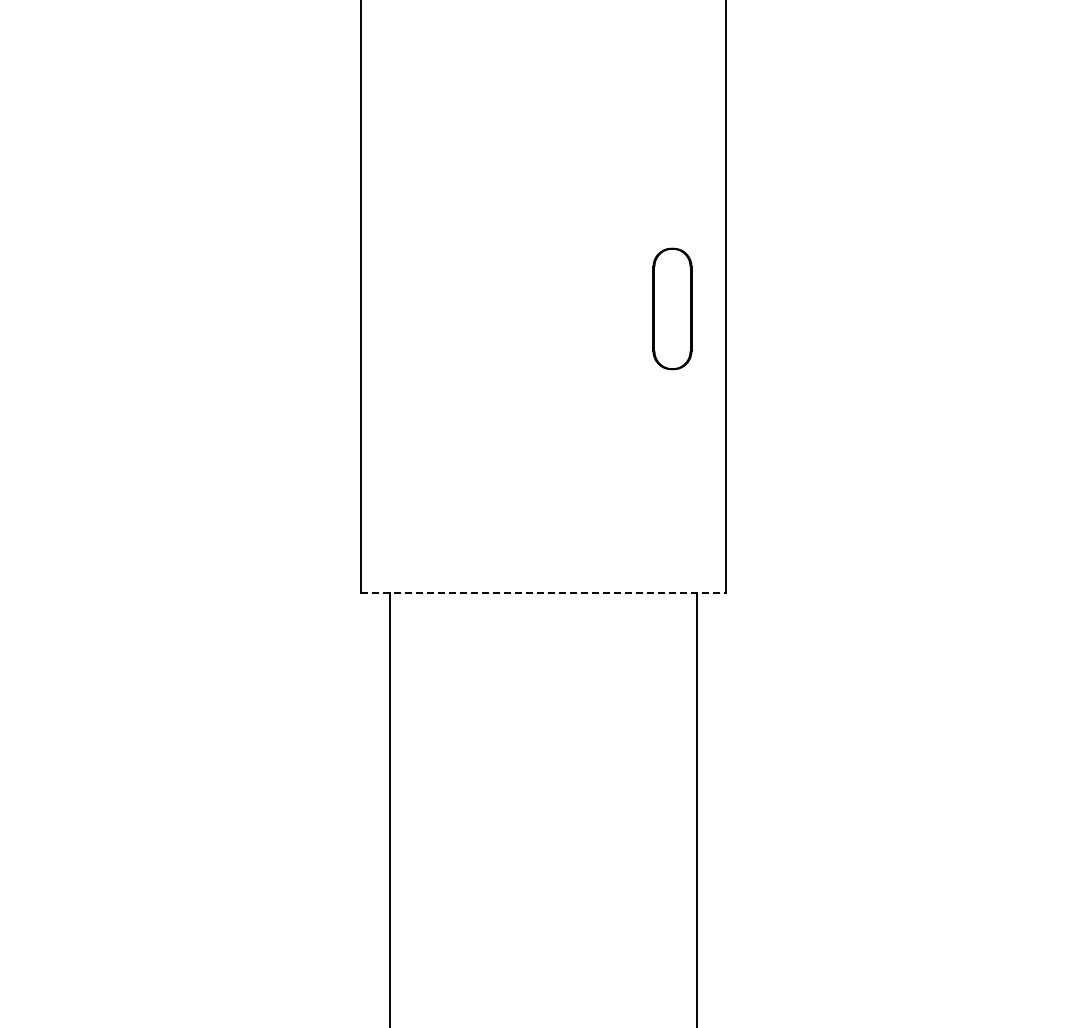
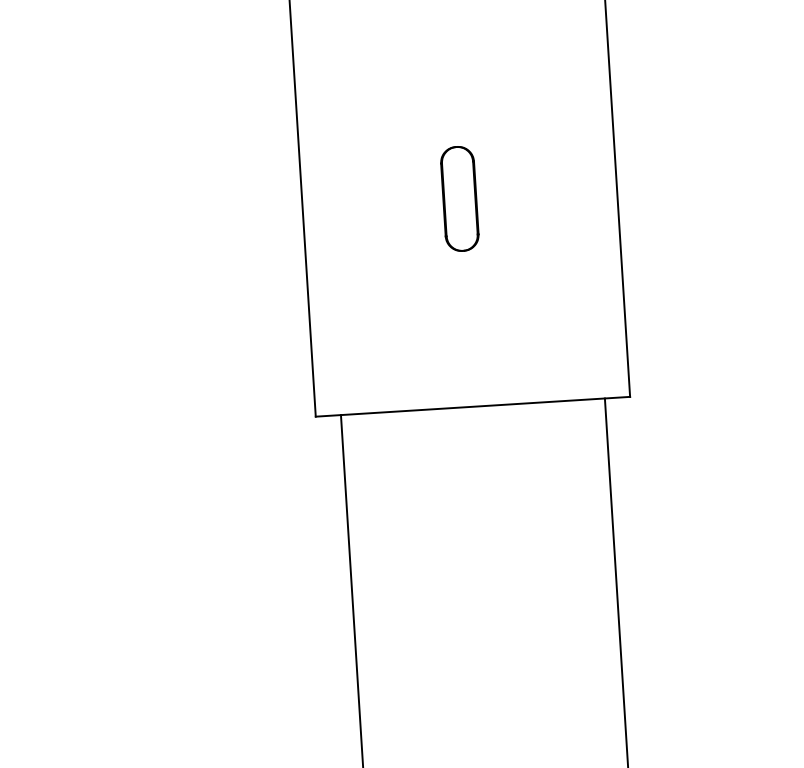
part: (672, 308) -> (459, 198), moved
line: (543, 592) -> (472, 406), dashed -> solid

